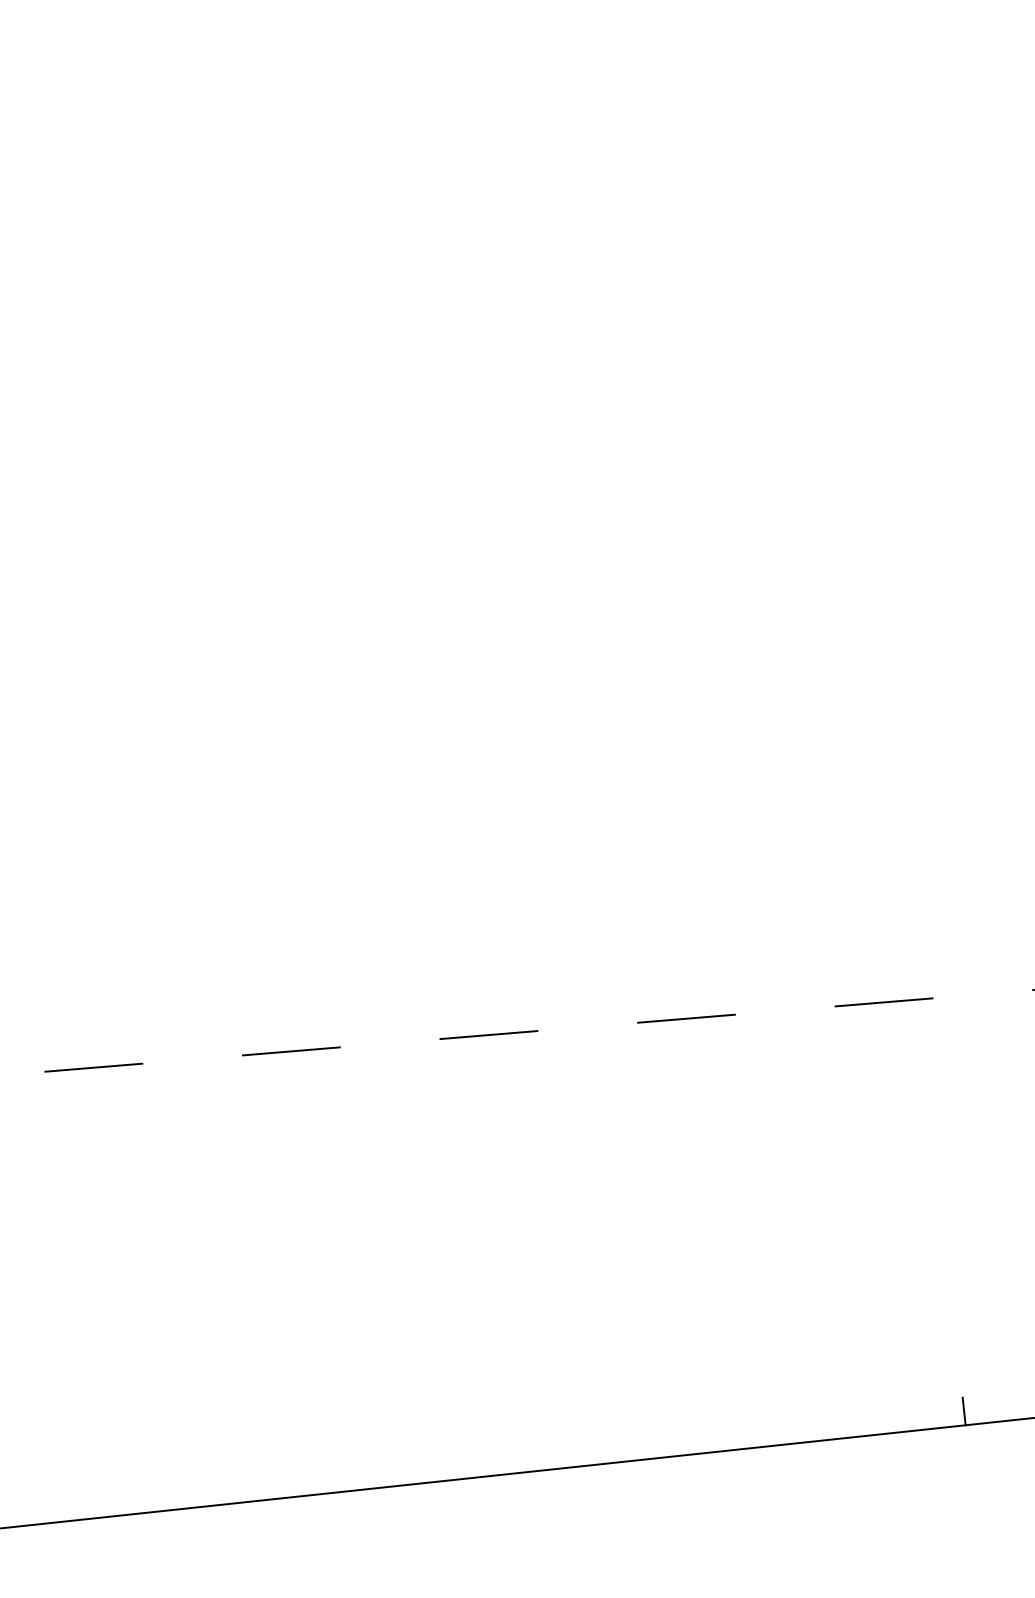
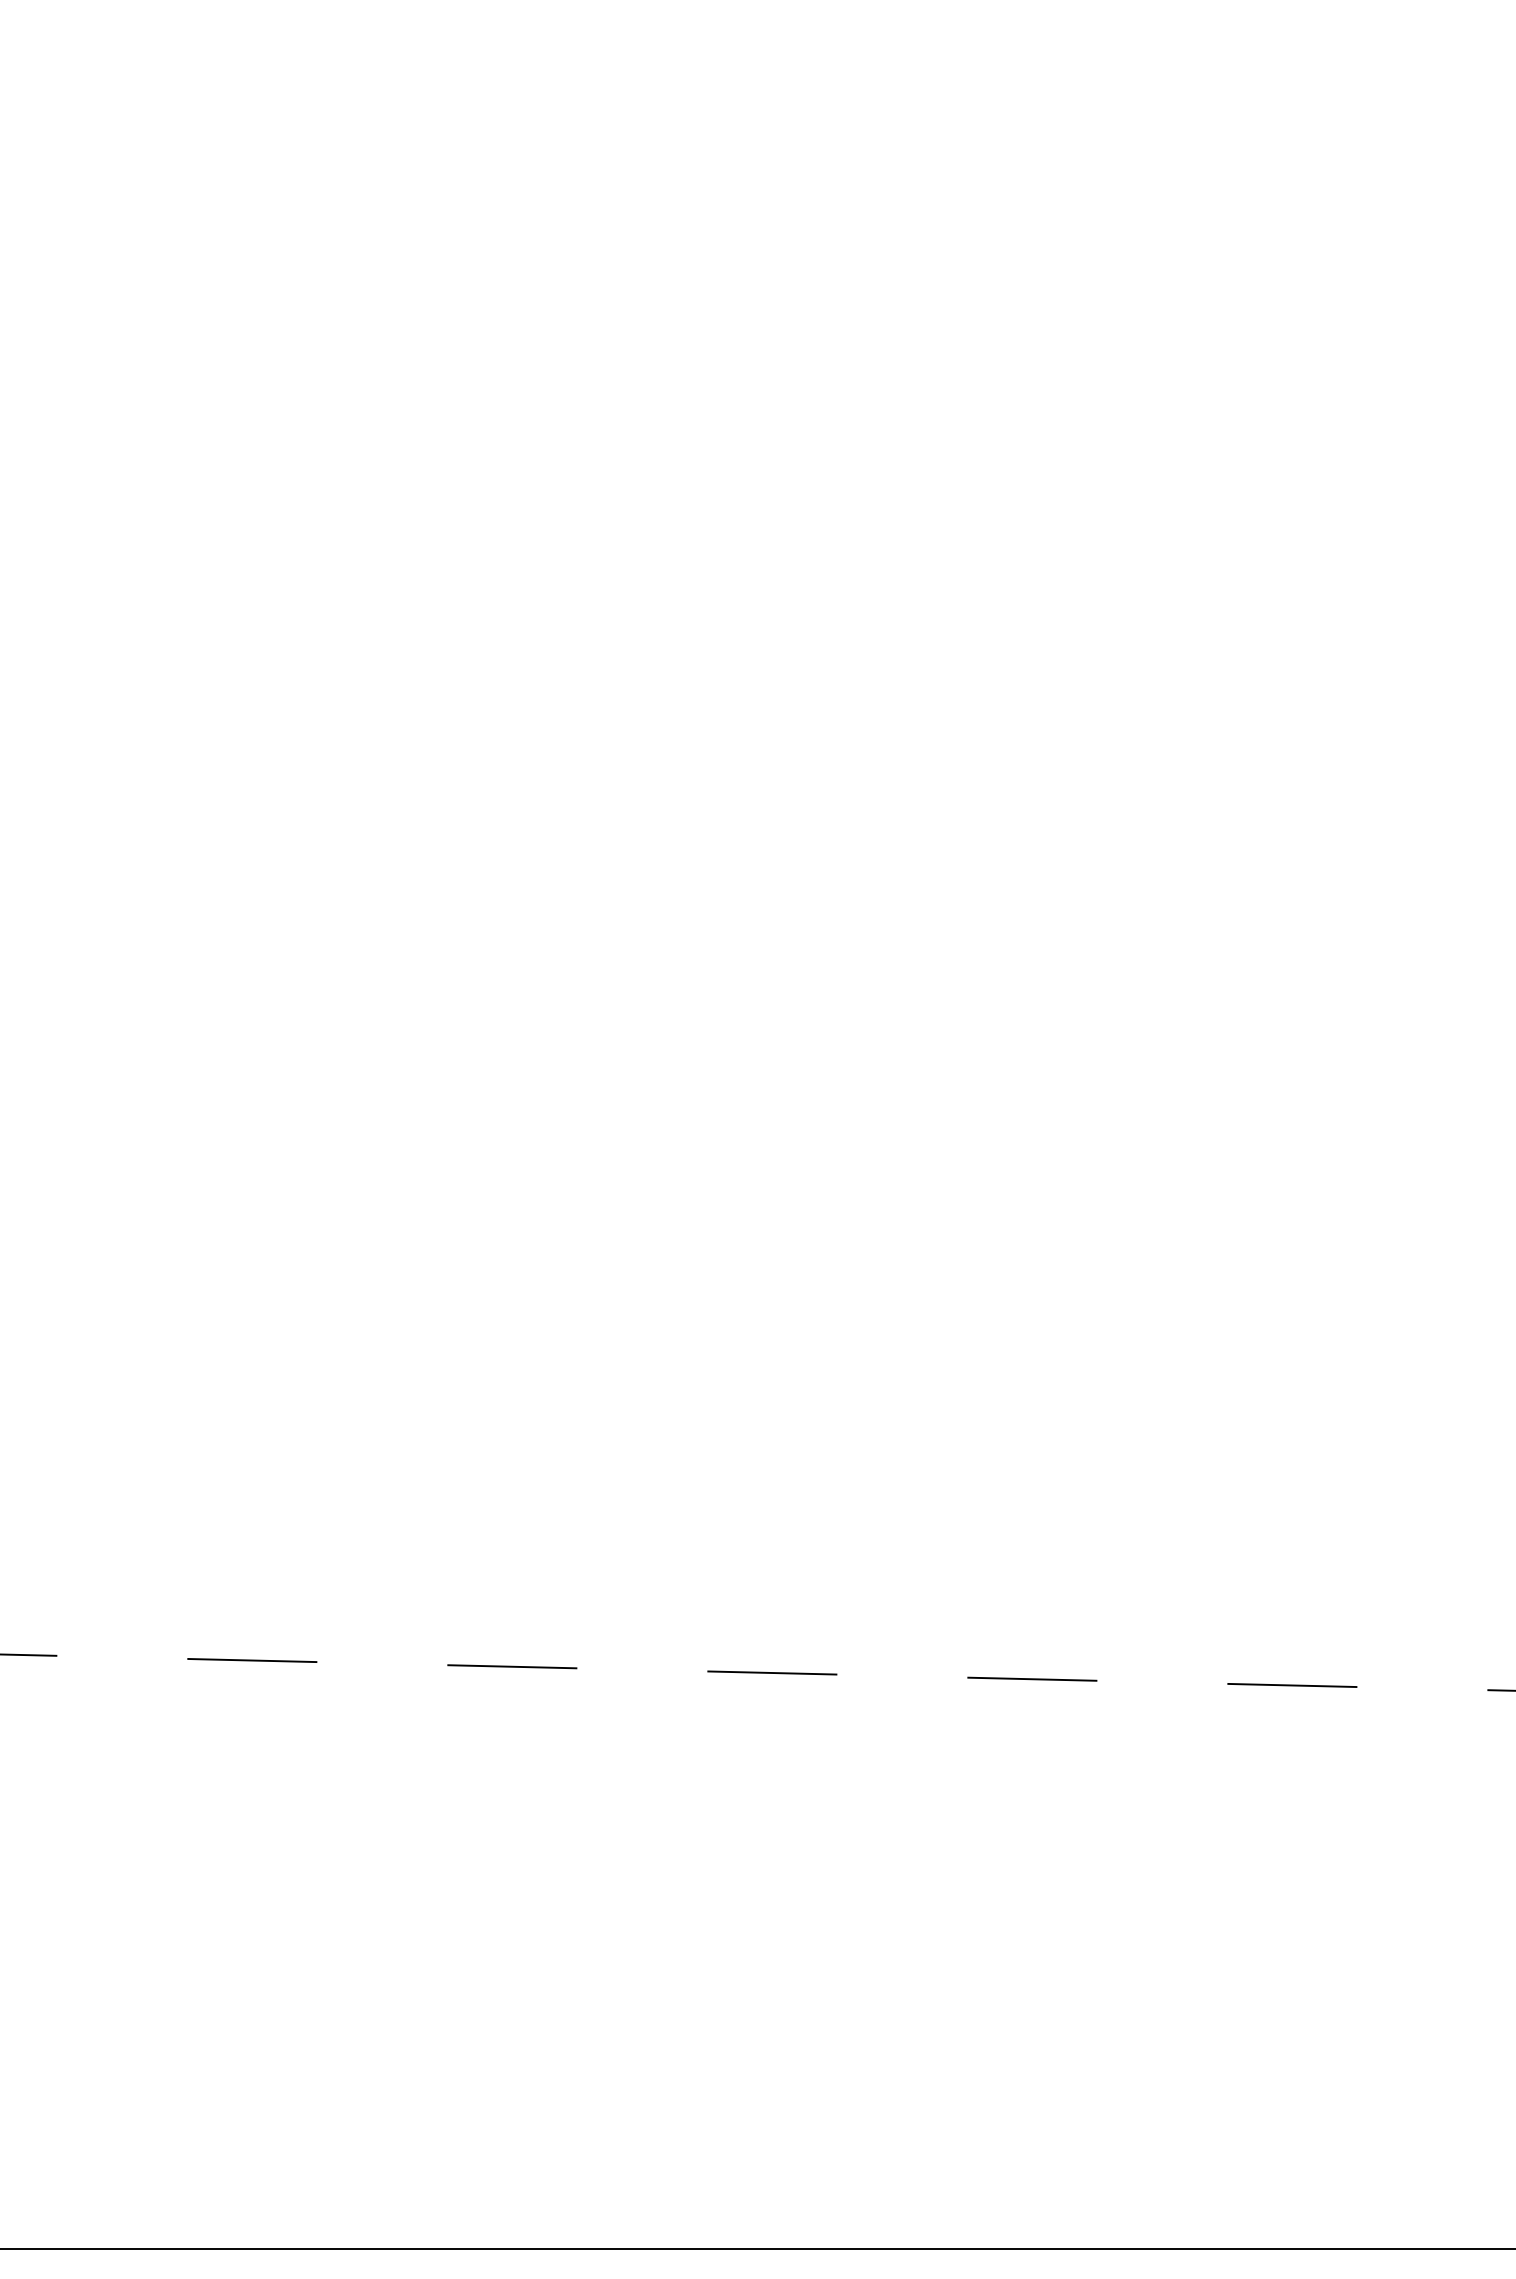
line: (963, 1411) -> (1339, 2230), removed

